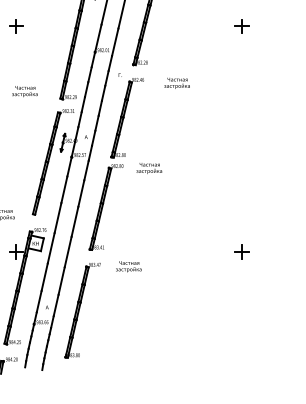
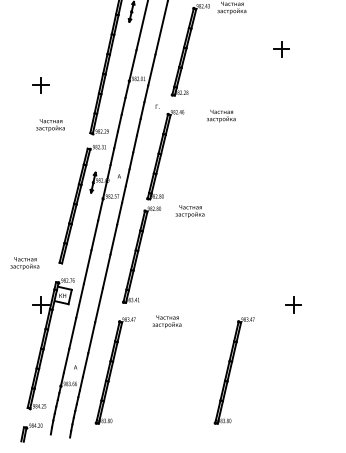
part: (15, 26) -> (40, 85), moved
part: (241, 26) -> (281, 49), moved
part: (188, 310) -> (233, 370), added

